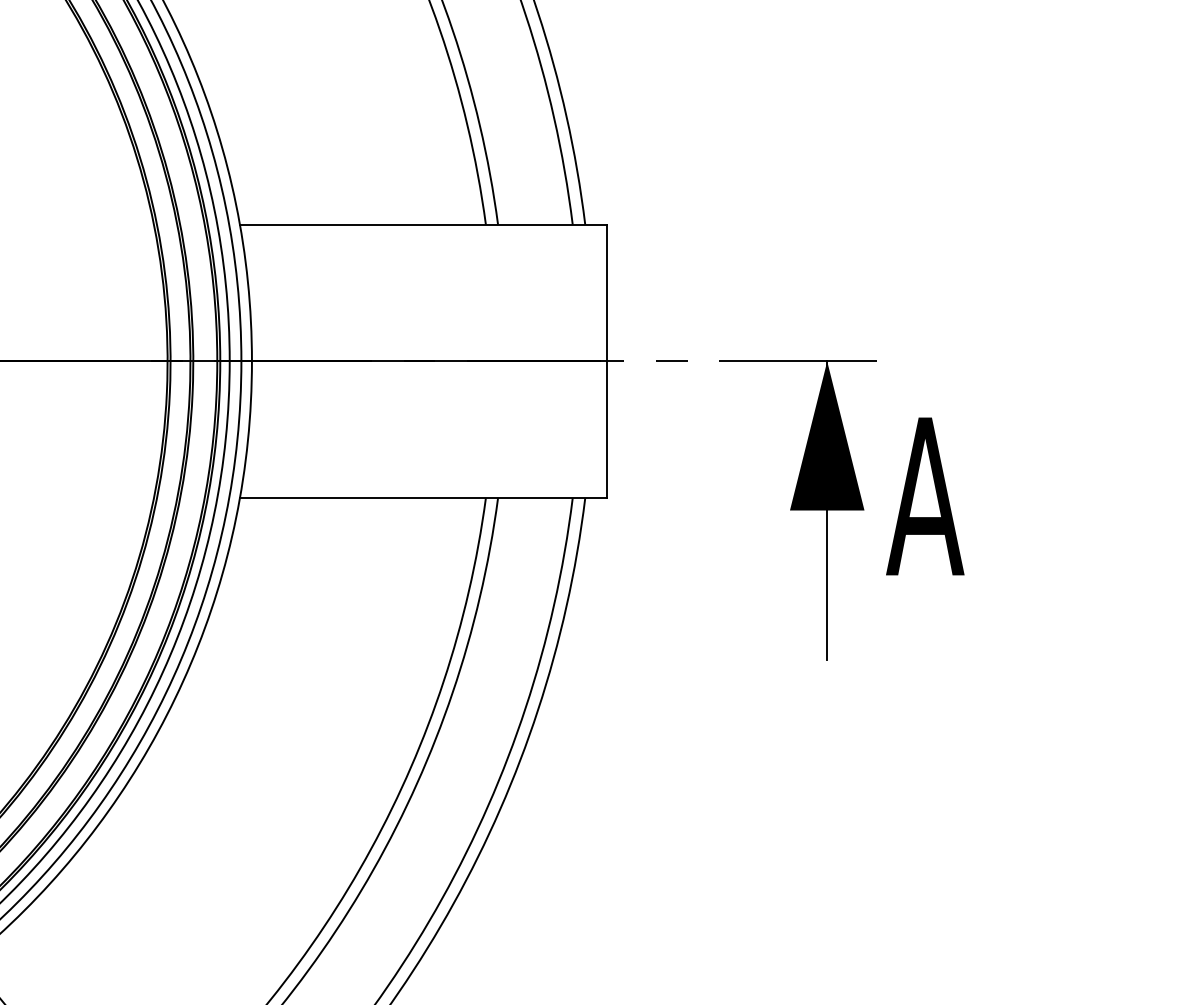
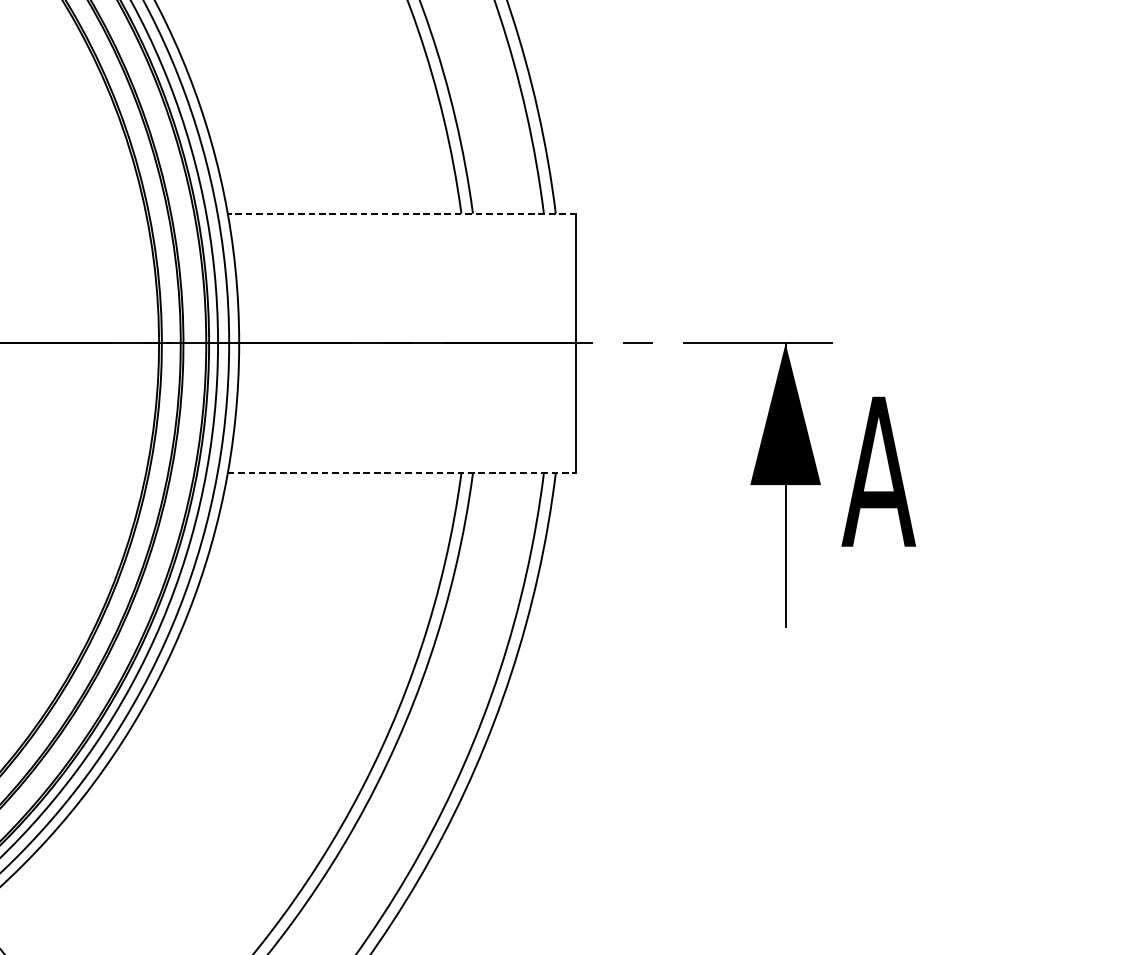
line: (423, 224) -> (402, 213), solid -> dashed
line: (423, 498) -> (402, 473), solid -> dashed

